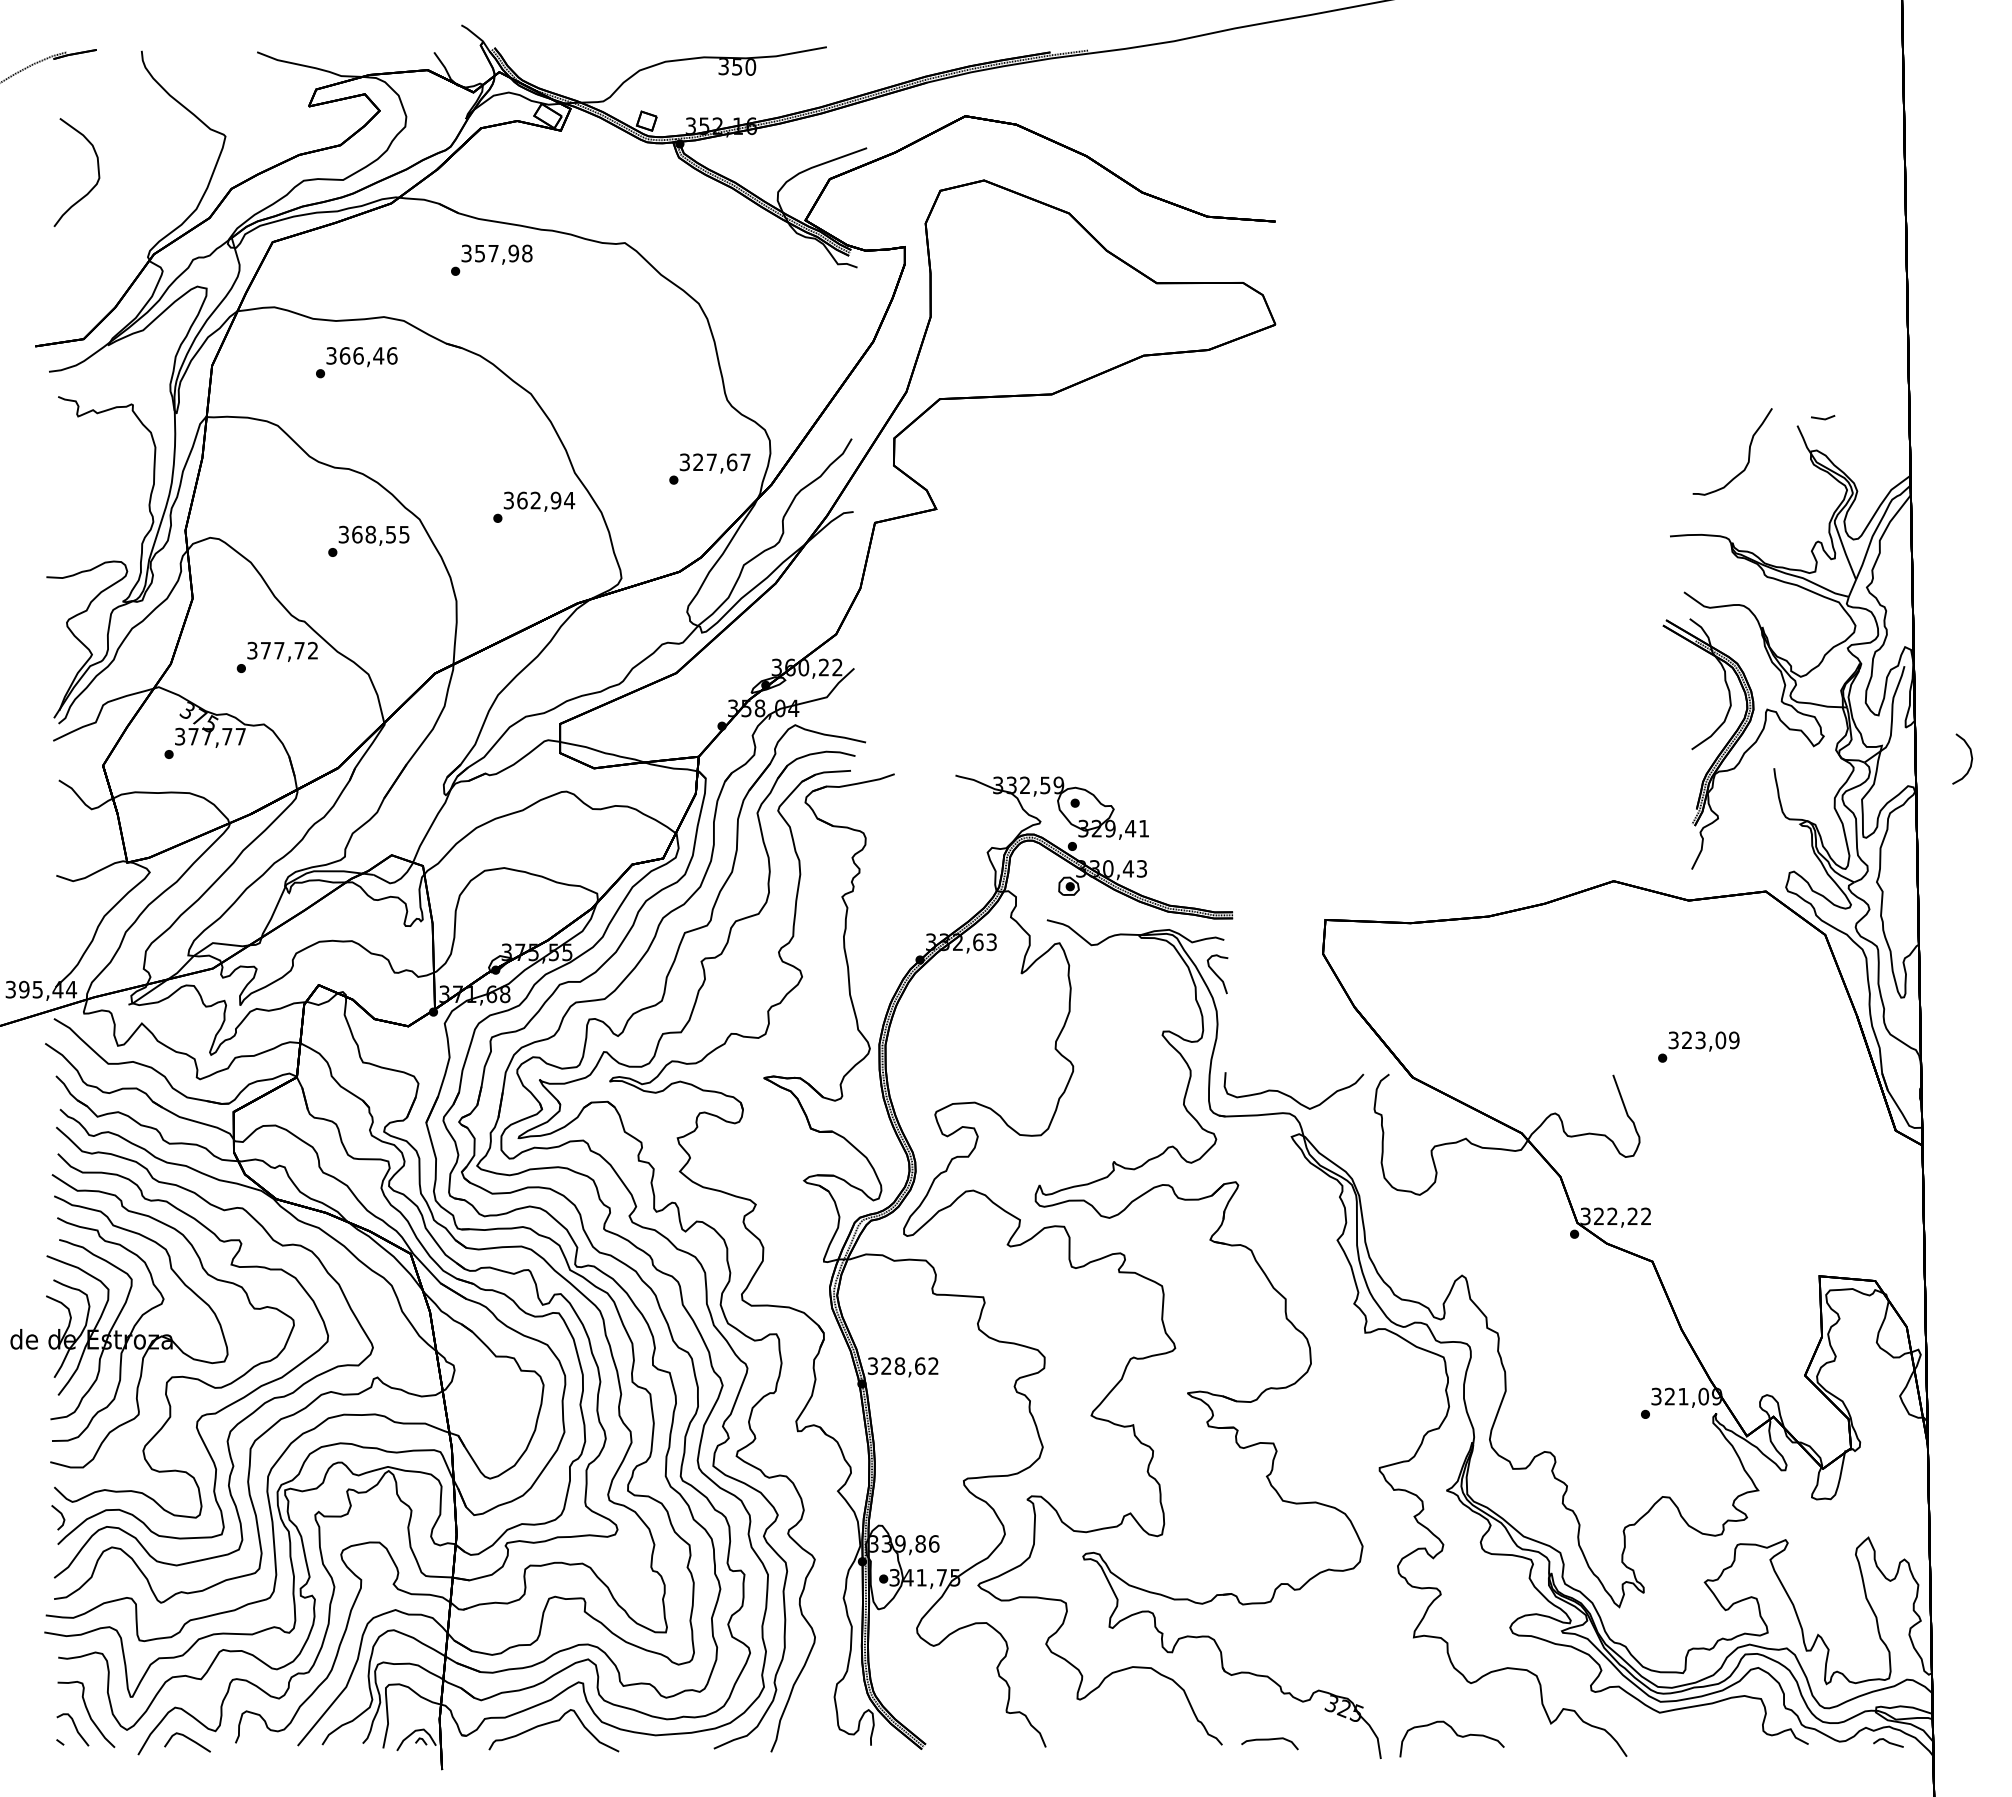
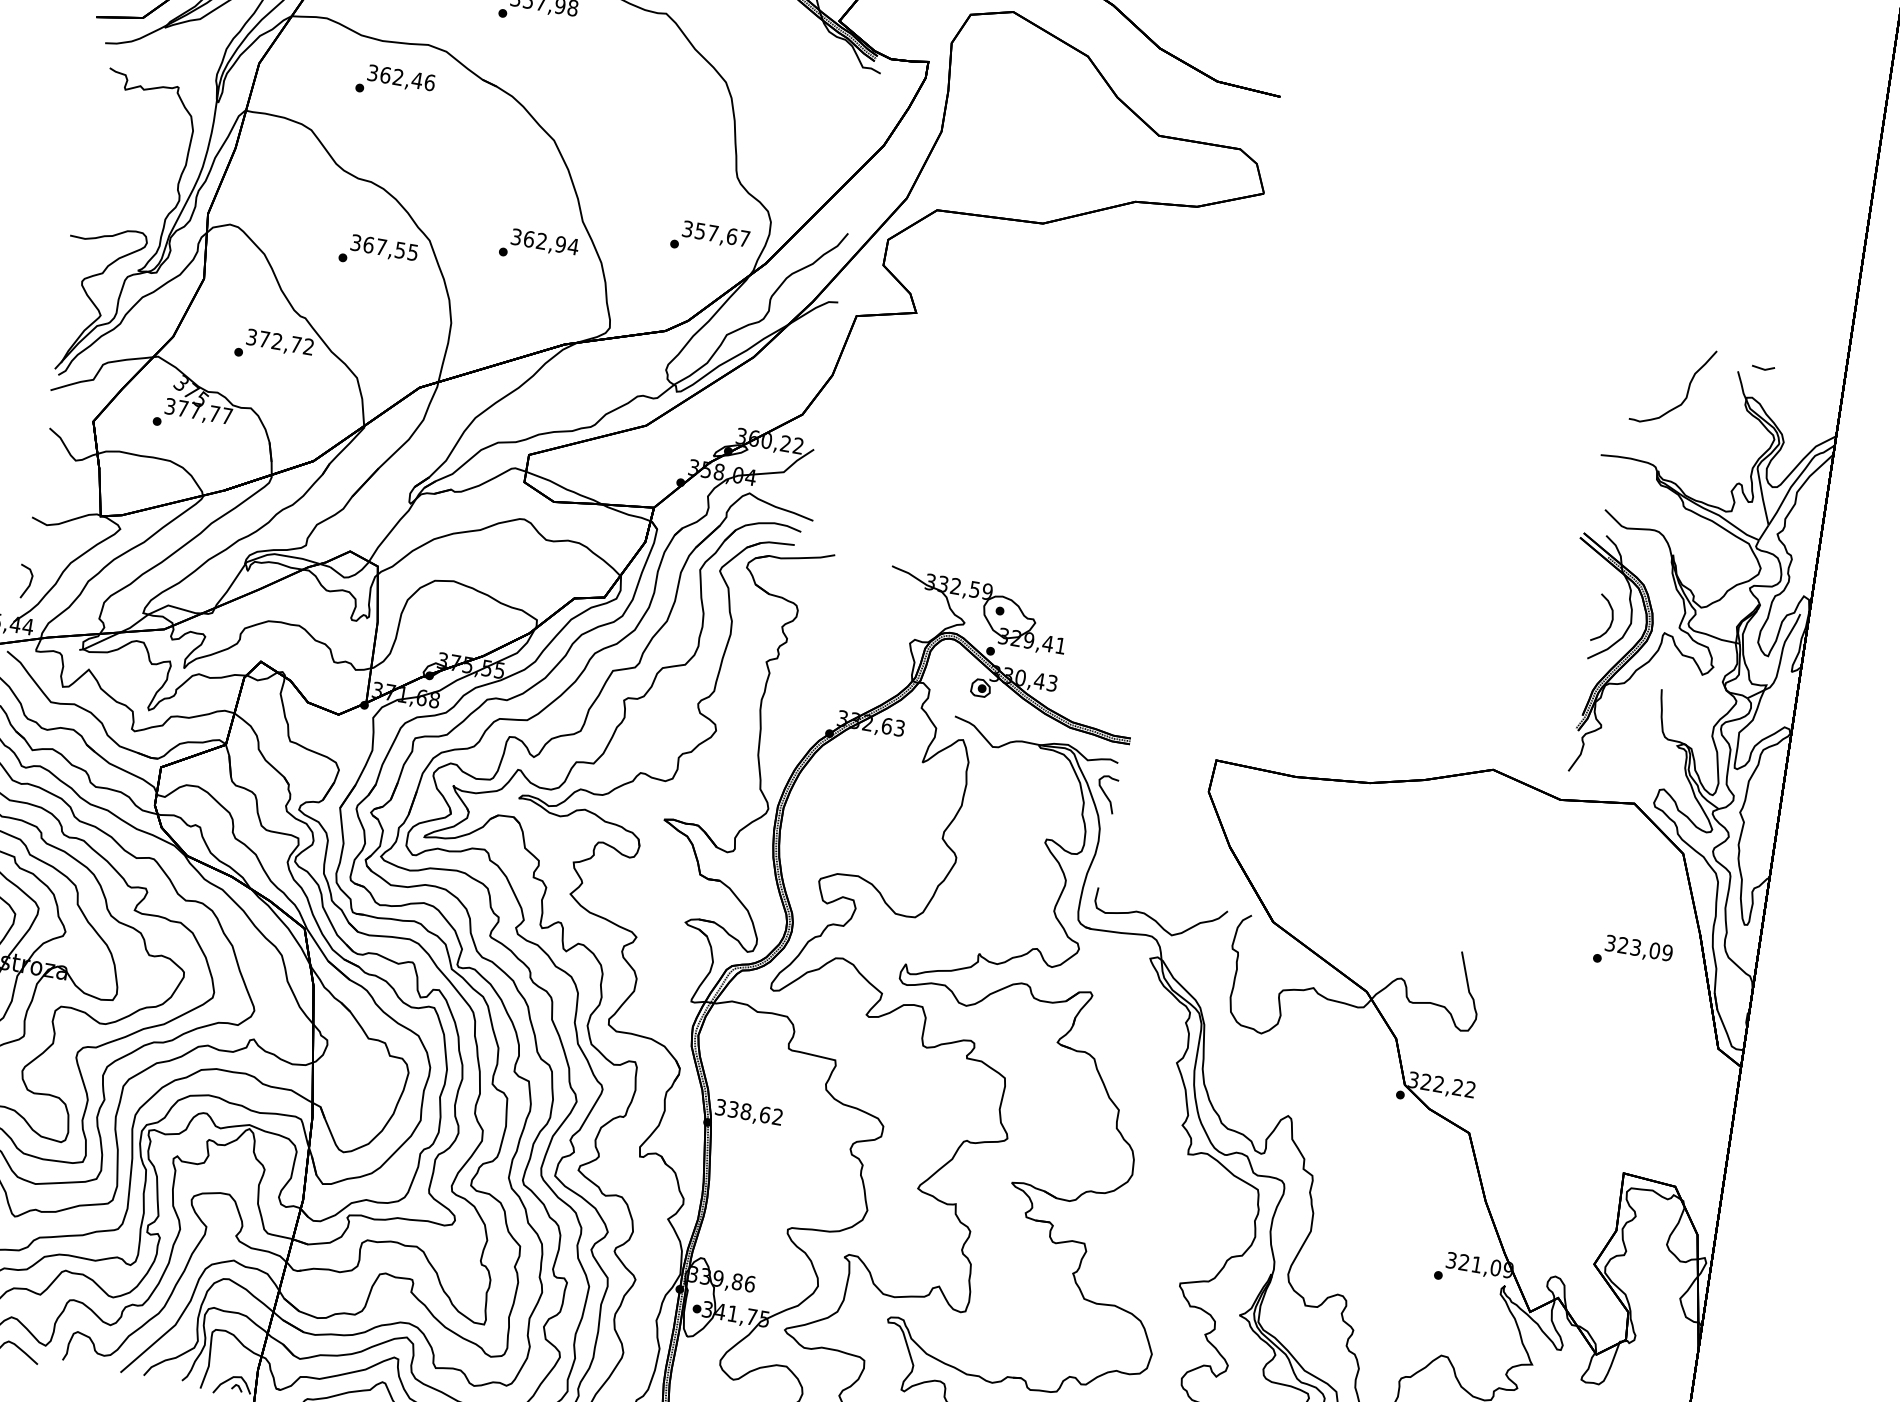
text: (358, 355) -> (398, 76), 366,46 -> 362,46
text: (698, 462) -> (700, 231), 327,67 -> 357,67
text: (370, 534) -> (381, 246), 368,55 -> 367,55
text: (279, 650) -> (277, 341), 377,72 -> 372,72
part: (1970, 756) -> (1611, 617), moved
line: (65, 943) -> (29, 582), added
text: (1698, 1046) -> (1632, 953), moved
text: (886, 1365) -> (733, 1108), 328,62 -> 338,62

